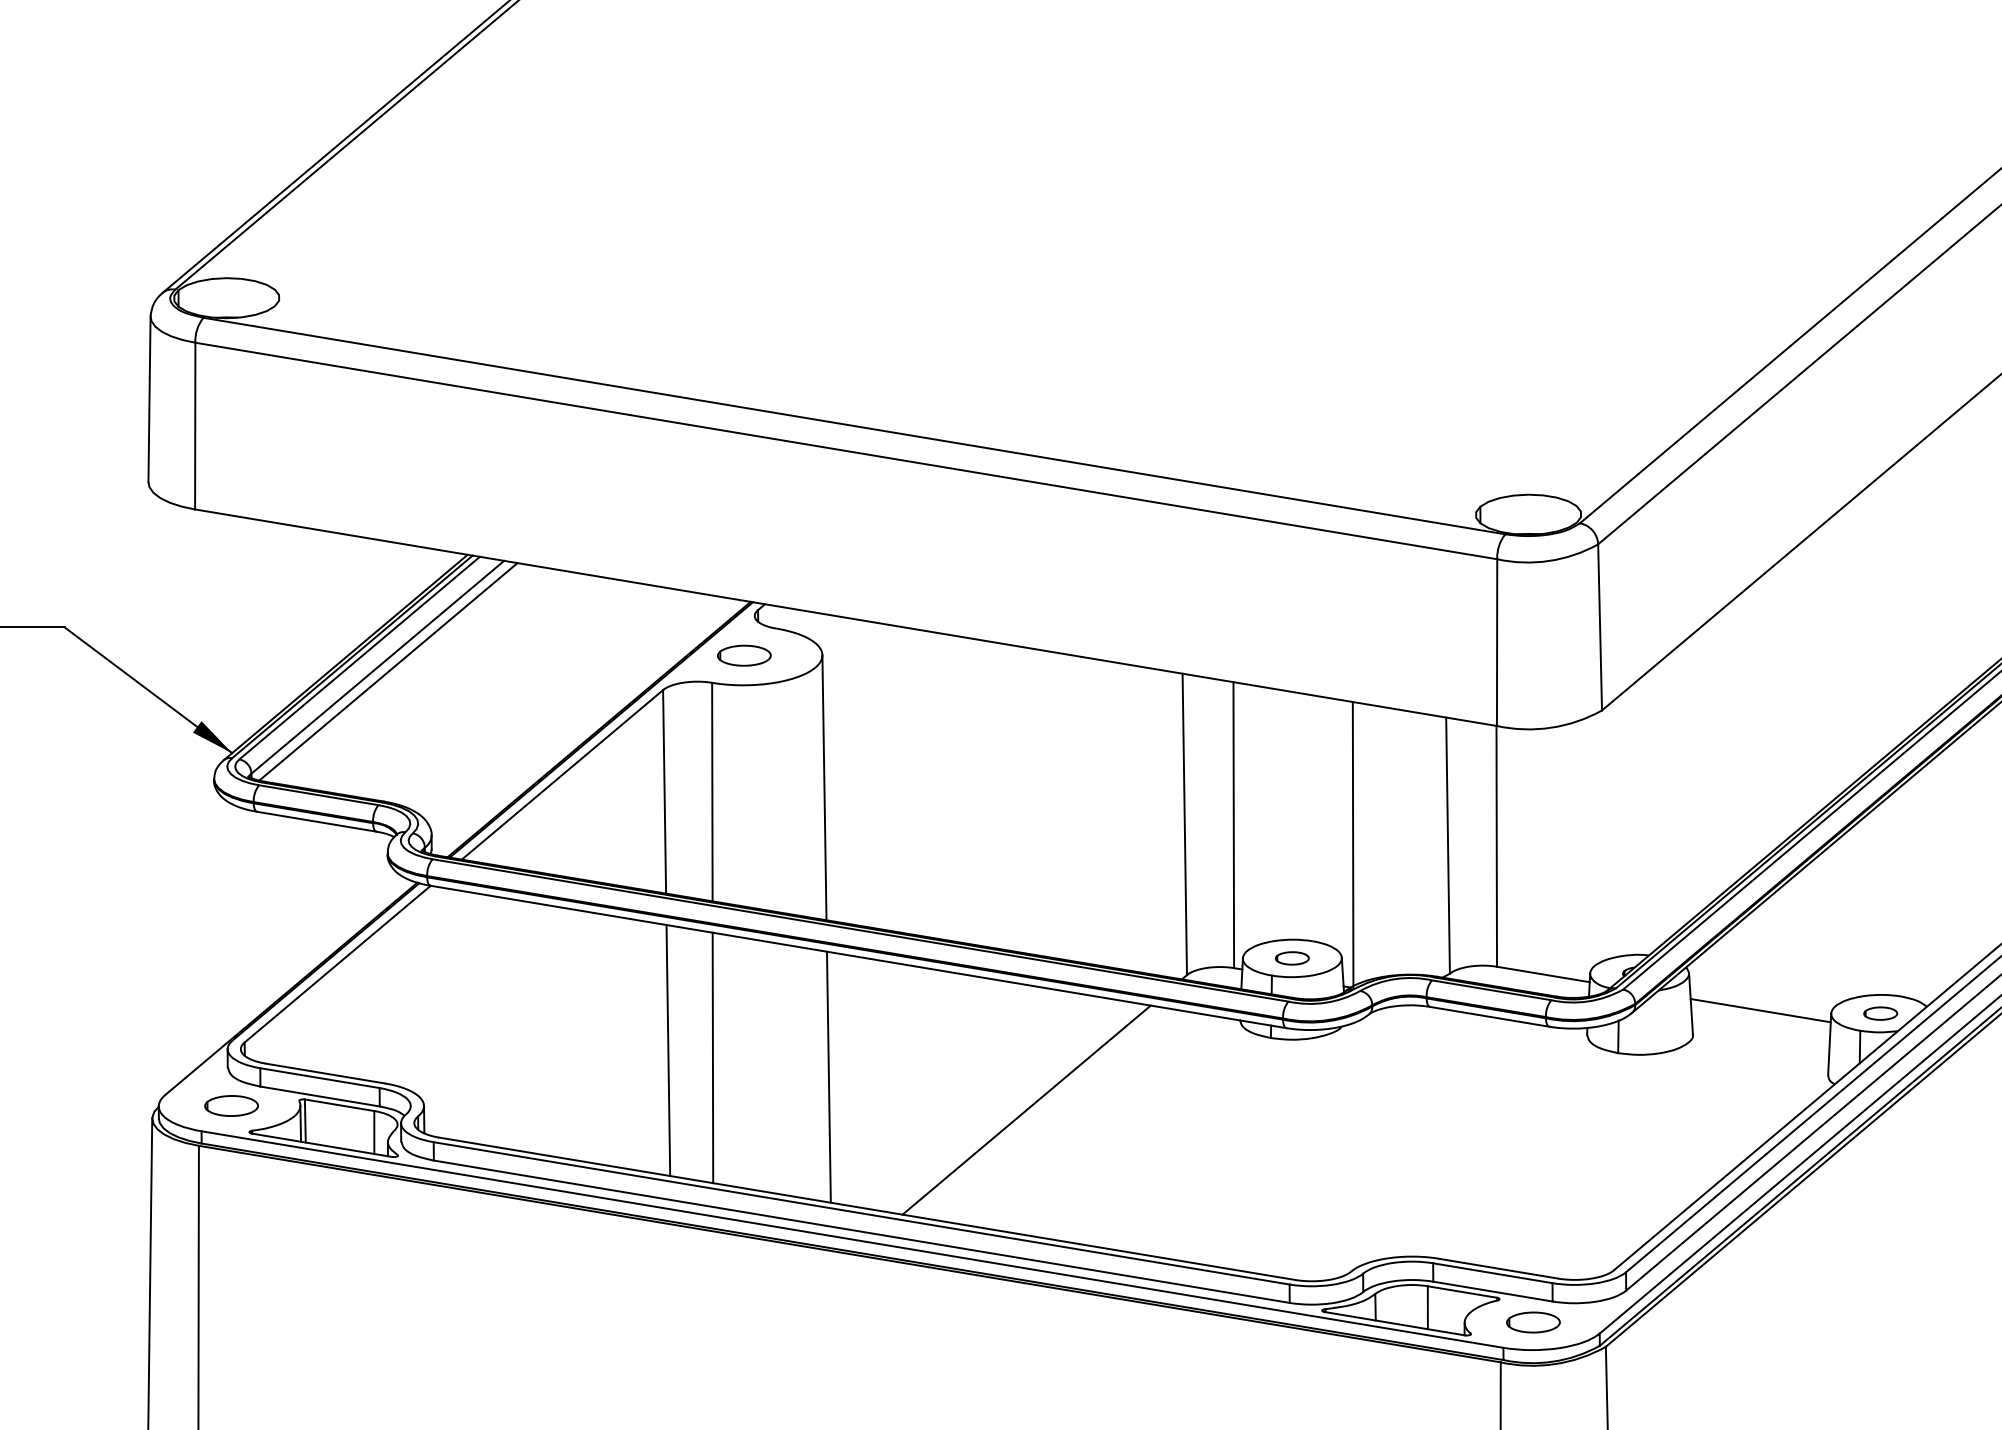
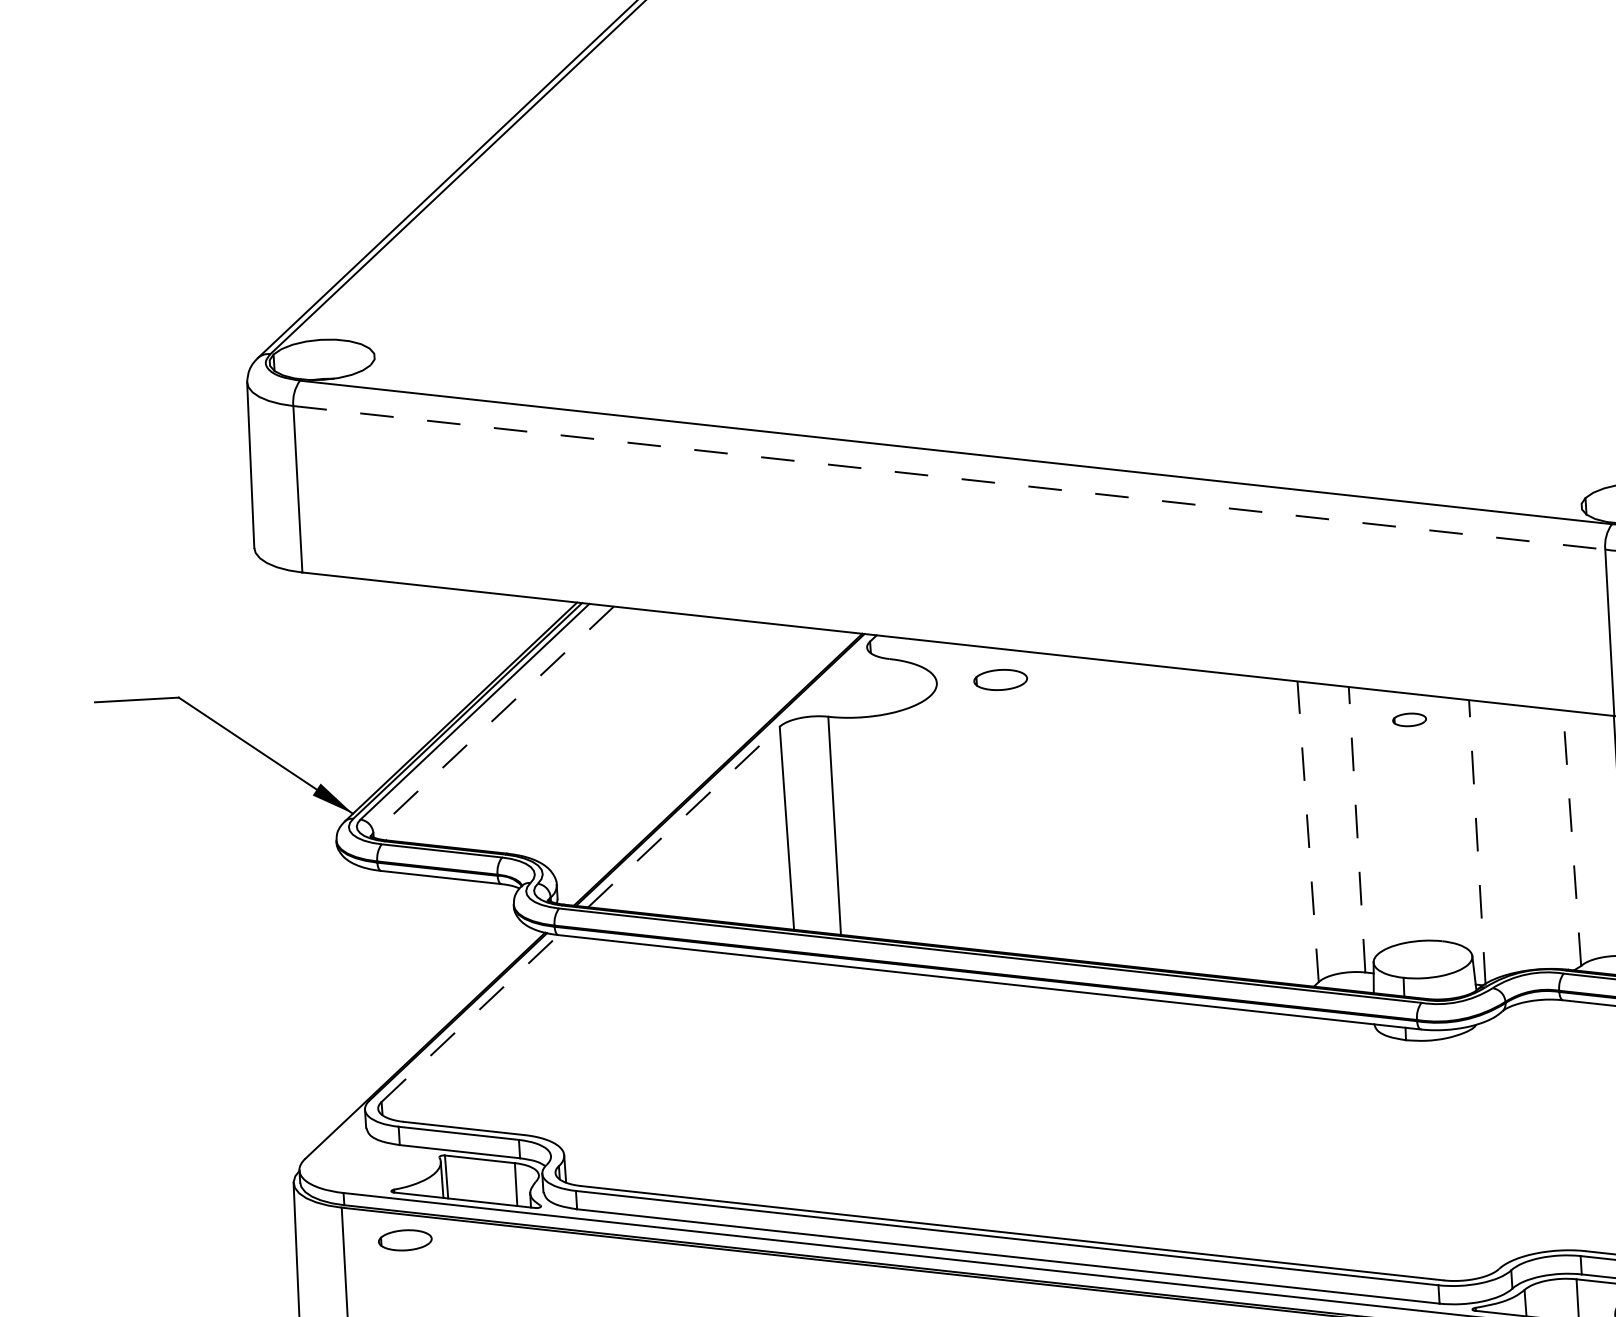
line: (846, 451) -> (949, 478), solid -> dashed
part: (744, 655) -> (1000, 679), moved
line: (377, 667) -> (493, 720), solid -> dashed
line: (388, 671) -> (504, 723), removed
line: (562, 774) -> (684, 816), solid -> dashed
line: (824, 787) -> (946, 814), removed
line: (1184, 824) -> (1307, 831), solid -> dashed
line: (1233, 825) -> (1356, 830), solid -> dashed
line: (1353, 845) -> (1477, 843), solid -> dashed
line: (1448, 845) -> (1572, 838), solid -> dashed
part: (1291, 958) -> (1408, 720), moved
line: (337, 964) -> (469, 1018), solid -> dashed
line: (668, 1050) -> (805, 1086), removed
line: (712, 1057) -> (849, 1090), removed
line: (828, 1076) -> (966, 1103), removed
part: (231, 1105) -> (405, 1239), moved
line: (1026, 1109) -> (1165, 1125), removed

